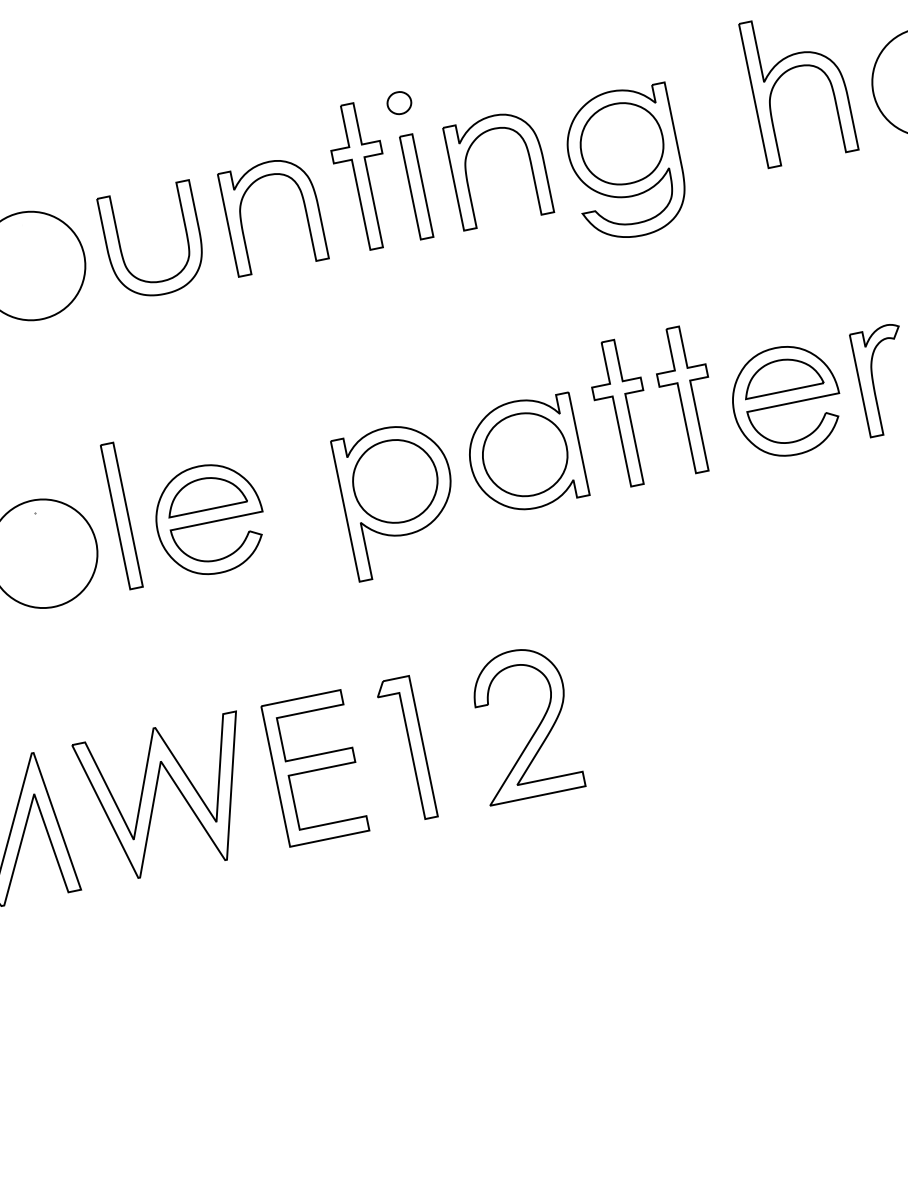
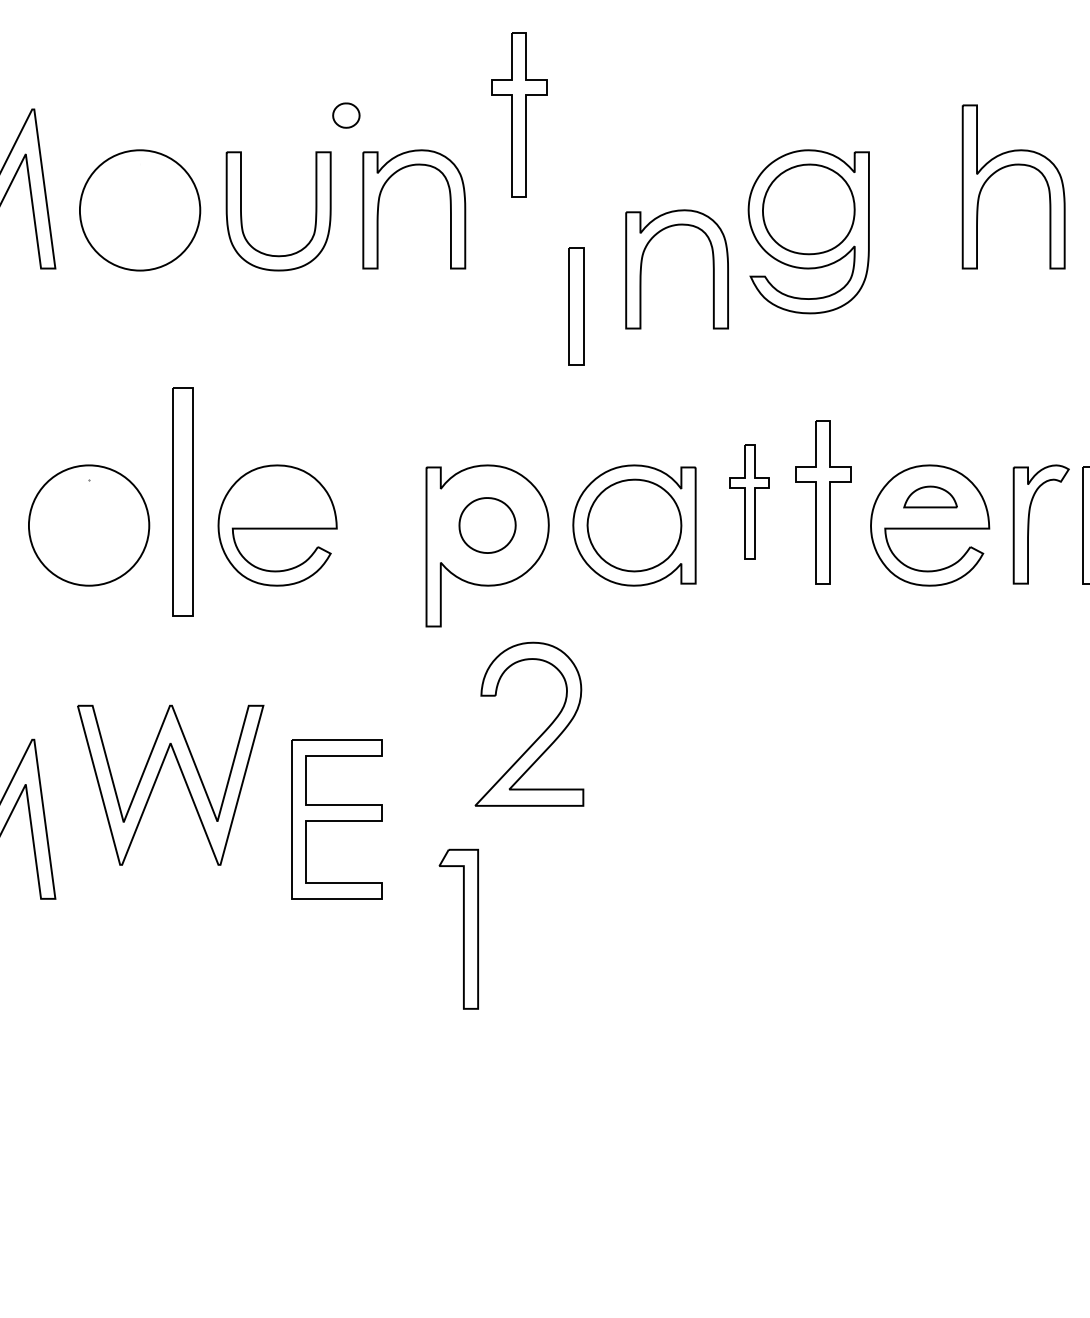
part: (399, 102) -> (346, 115), moved
part: (467, 171) -> (642, 265), moved
curve: (367, 174) -> (525, 114), moved
part: (416, 186) -> (576, 306), moved
part: (781, 375) -> (930, 496), size x0.6
part: (622, 413) -> (749, 502), size x0.7
part: (395, 481) -> (487, 525), size x0.6
part: (205, 493) -> (278, 496), removed
part: (121, 516) -> (182, 502), size x1.4
curve: (534, 730) -> (540, 734), moved
part: (405, 749) -> (458, 928), moved
part: (155, 795) -> (157, 779), moved

